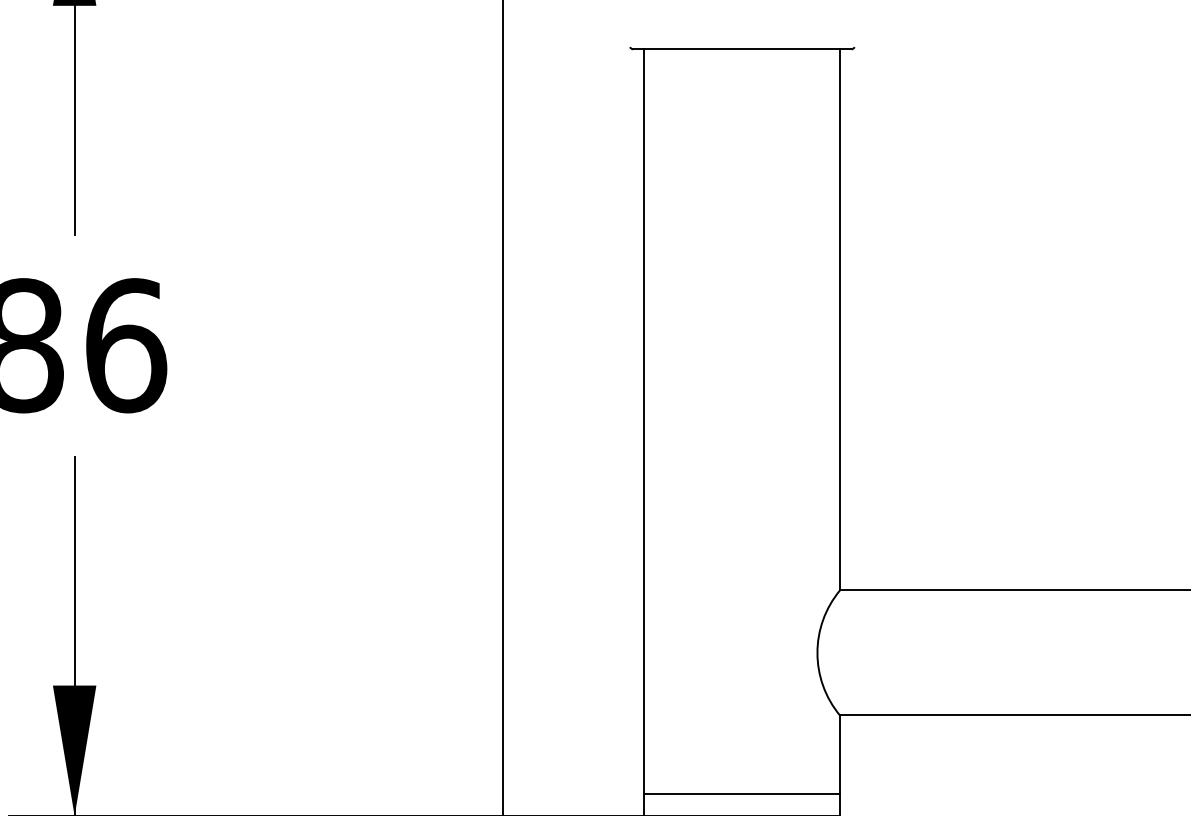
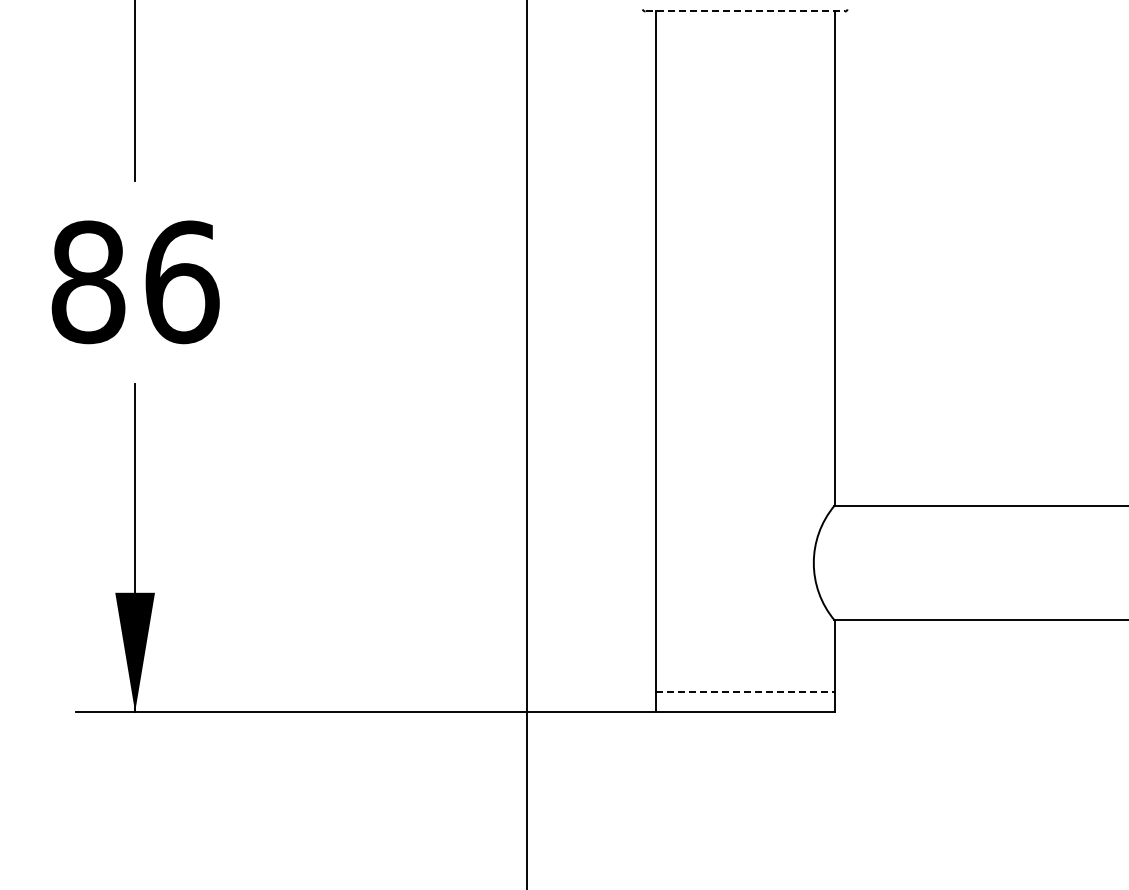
line: (742, 49) -> (745, 11), solid -> dashed
line: (742, 794) -> (745, 692), solid -> dashed

